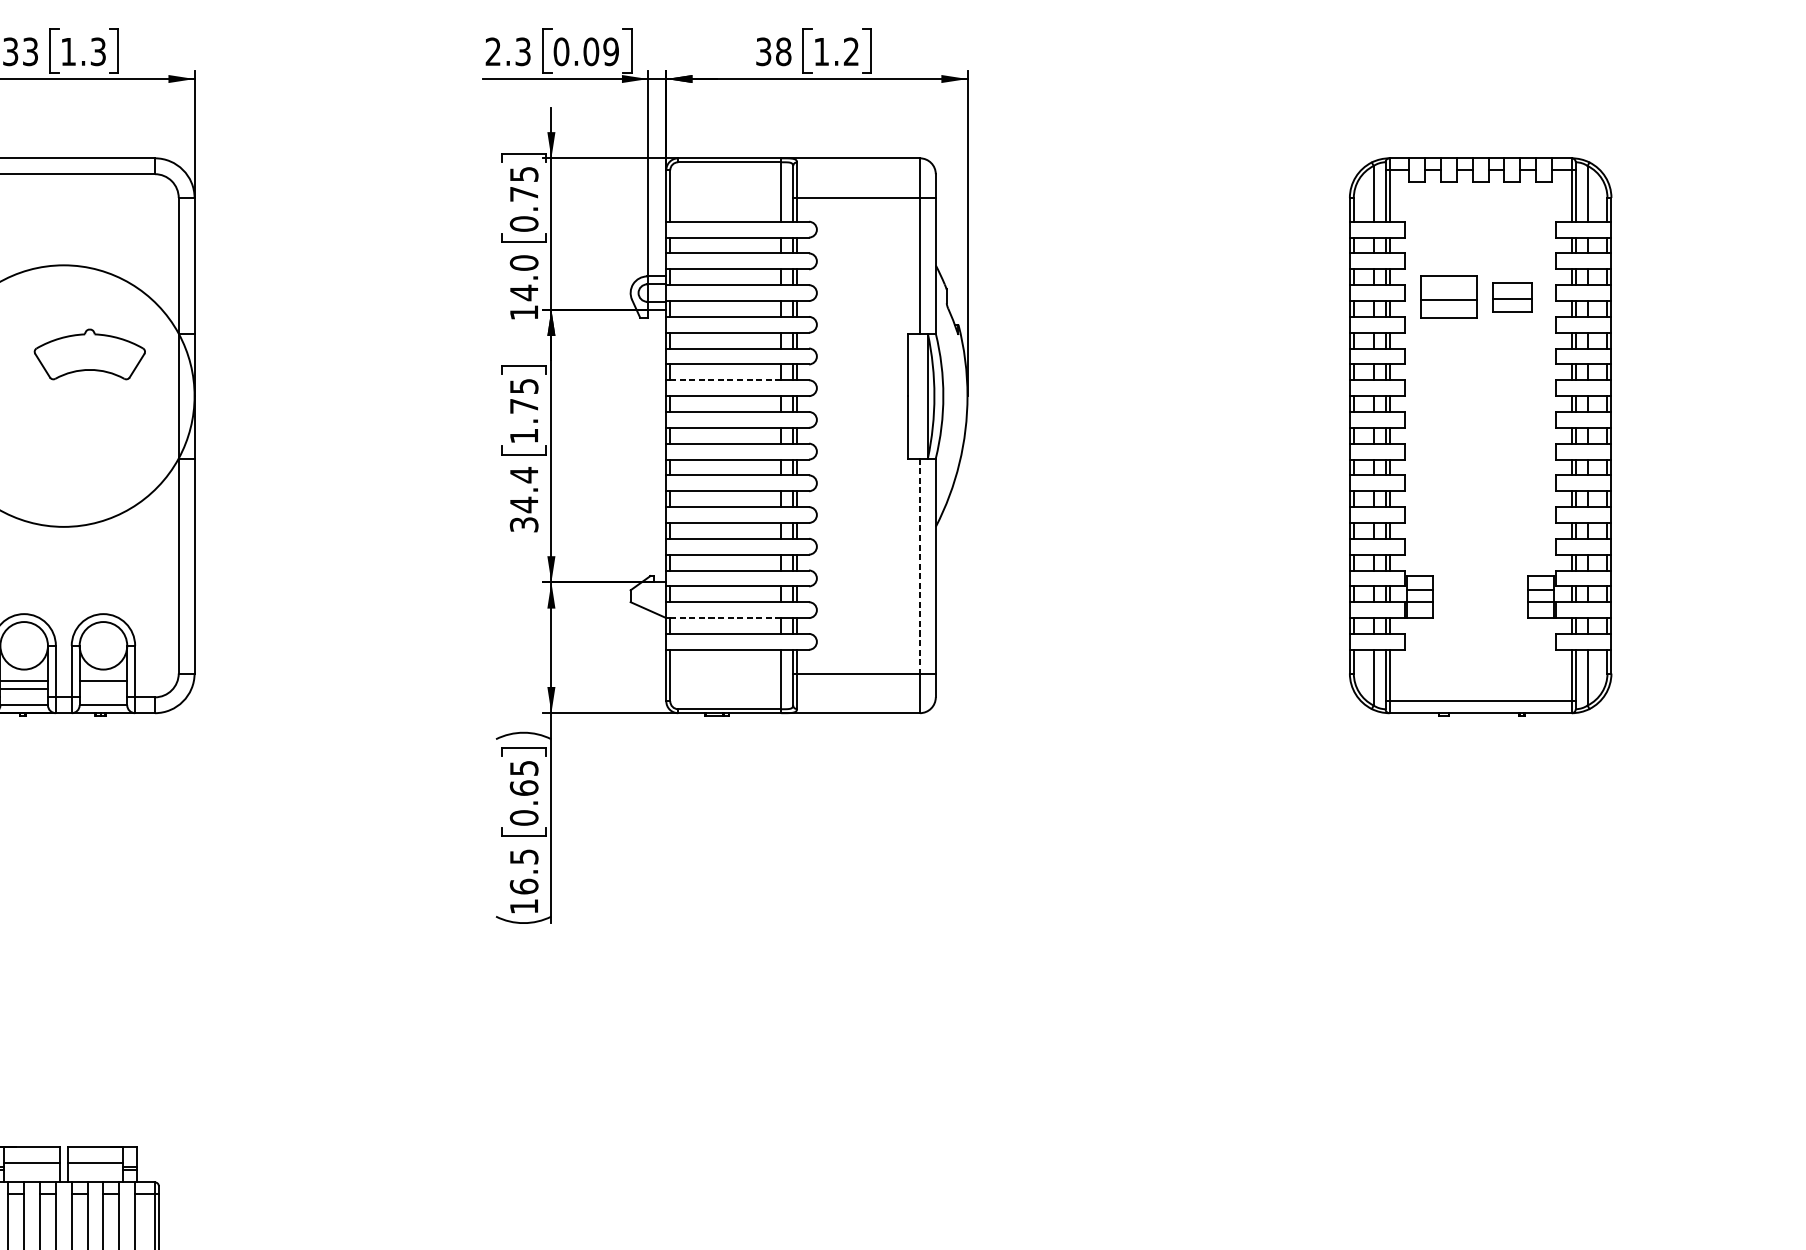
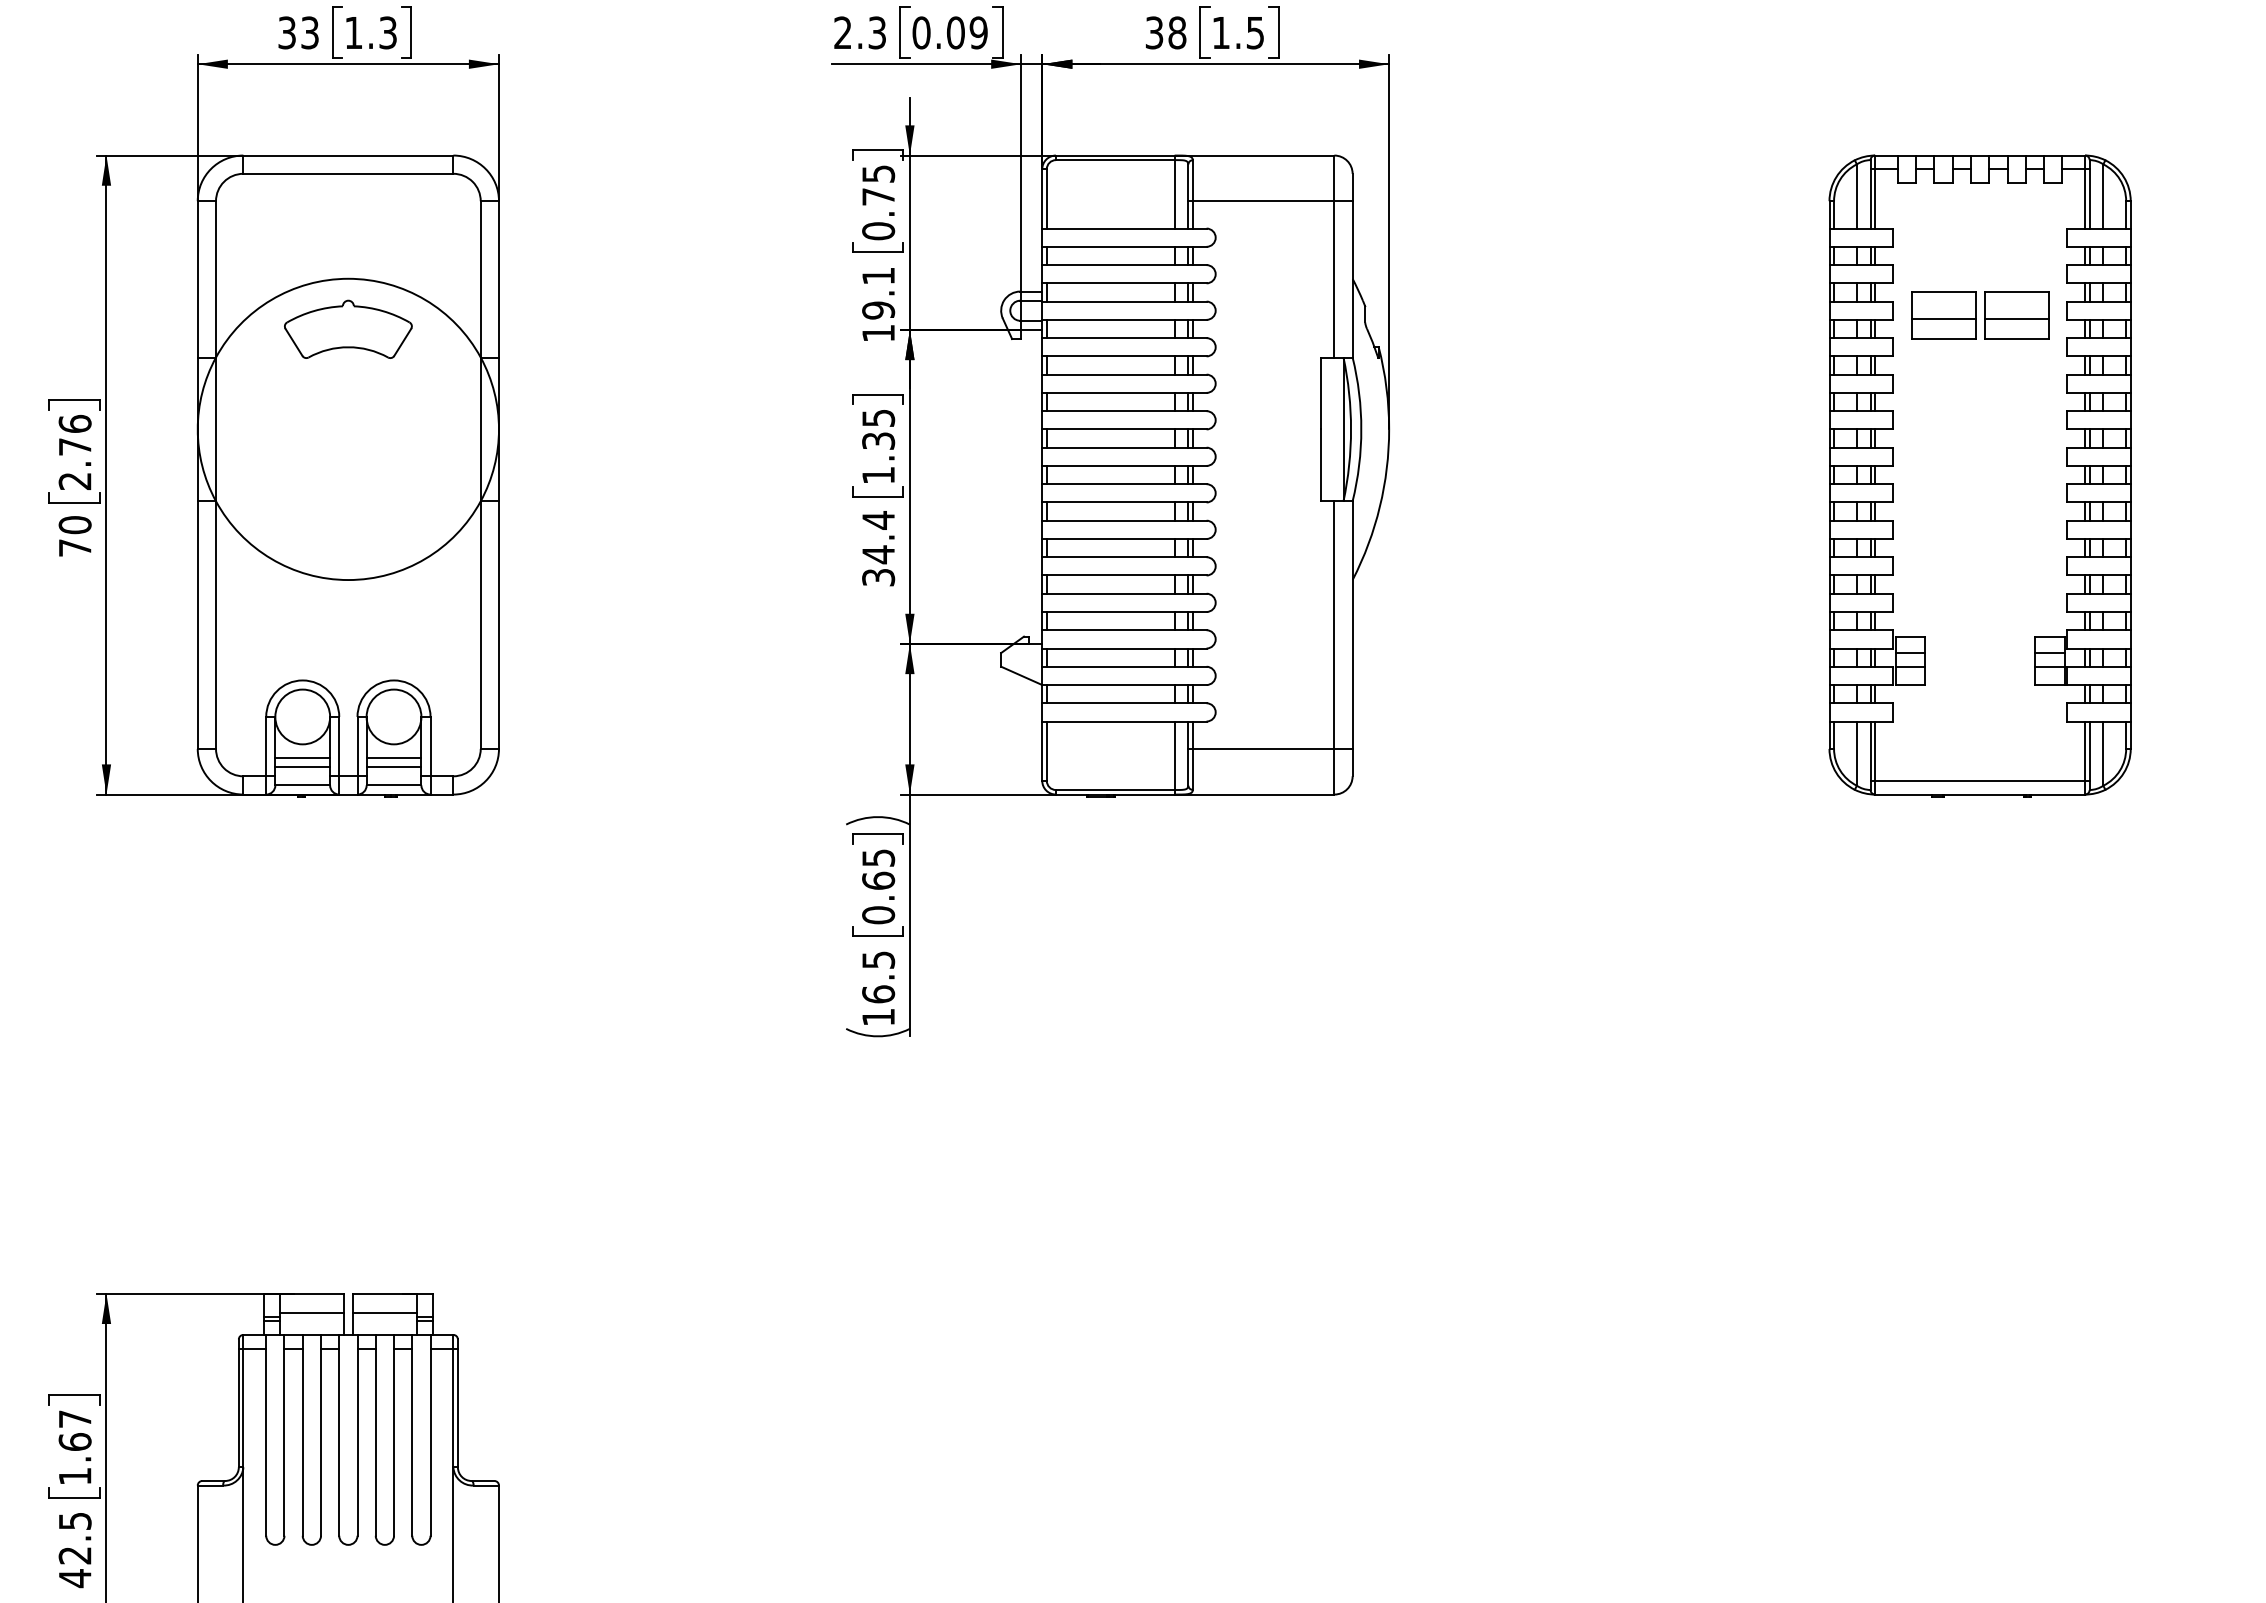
text: (850, 51) -> (1254, 32), 1.2 -> 1.5
text: (524, 278) -> (878, 293), 14.0 -> 19.1
part: (1512, 297) -> (2016, 315), size x1.43
part: (89, 353) -> (348, 328), moved
line: (725, 380) -> (1110, 411), dashed -> solid
text: (524, 405) -> (878, 440), 1.75 -> 1.35
line: (920, 566) -> (1334, 625), dashed -> solid
line: (725, 618) -> (1110, 685), dashed -> solid
line: (103, 689) -> (393, 767), added

